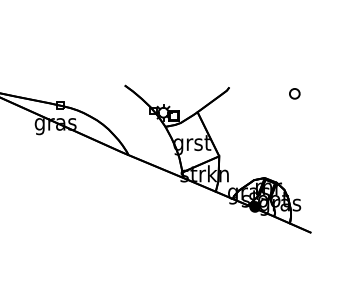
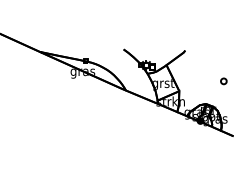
part: (294, 94) -> (223, 81), moved

